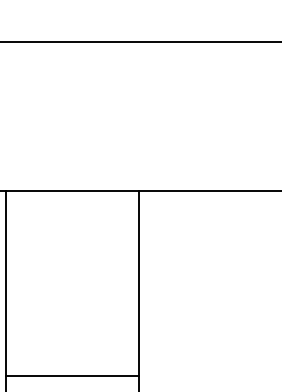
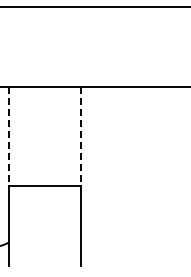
line: (5, 283) -> (9, 136), solid -> dashed
line: (138, 283) -> (80, 136), solid -> dashed

